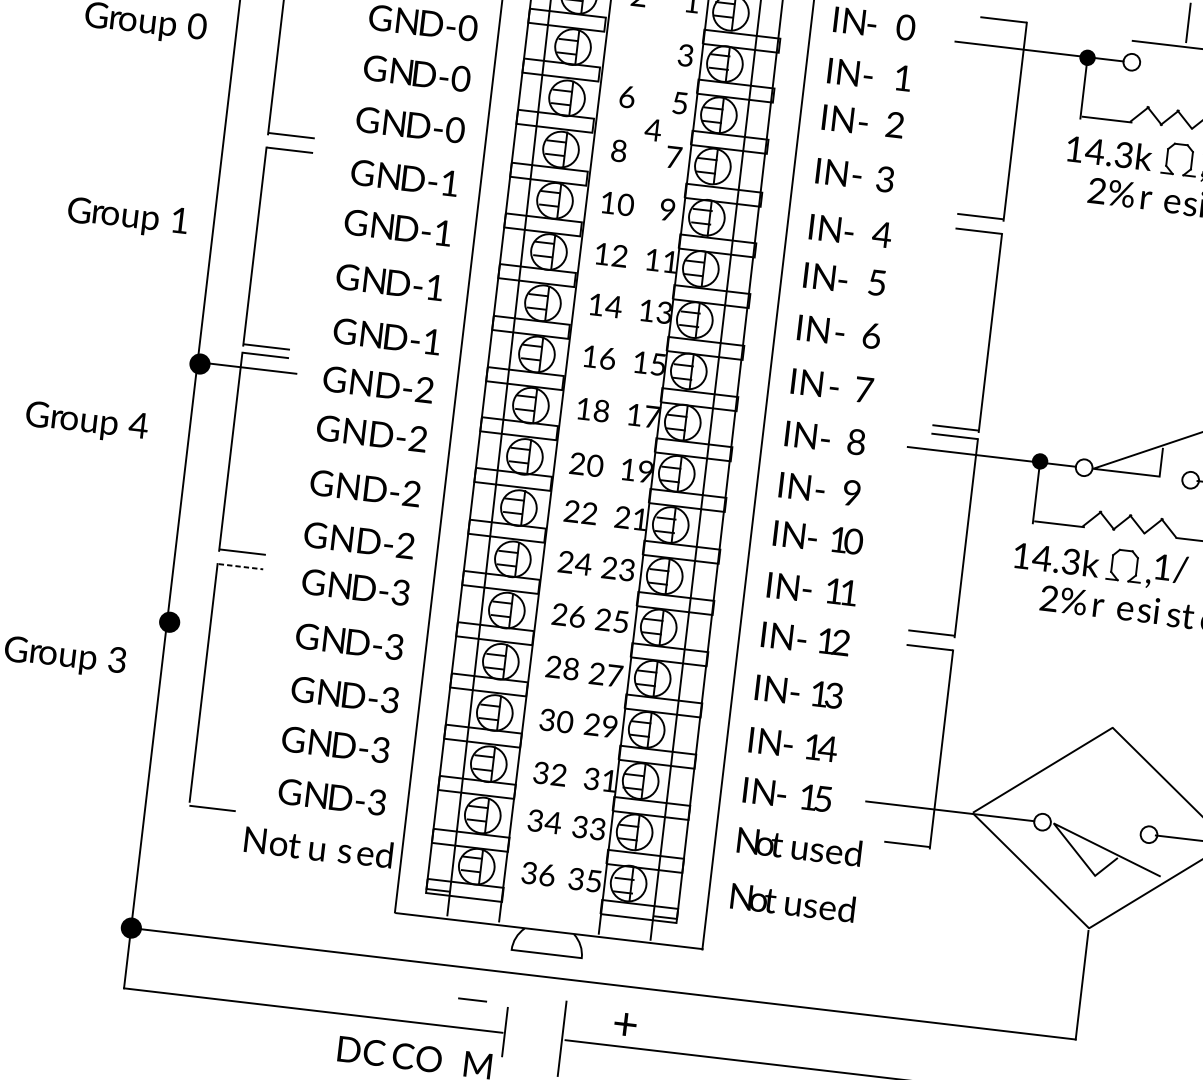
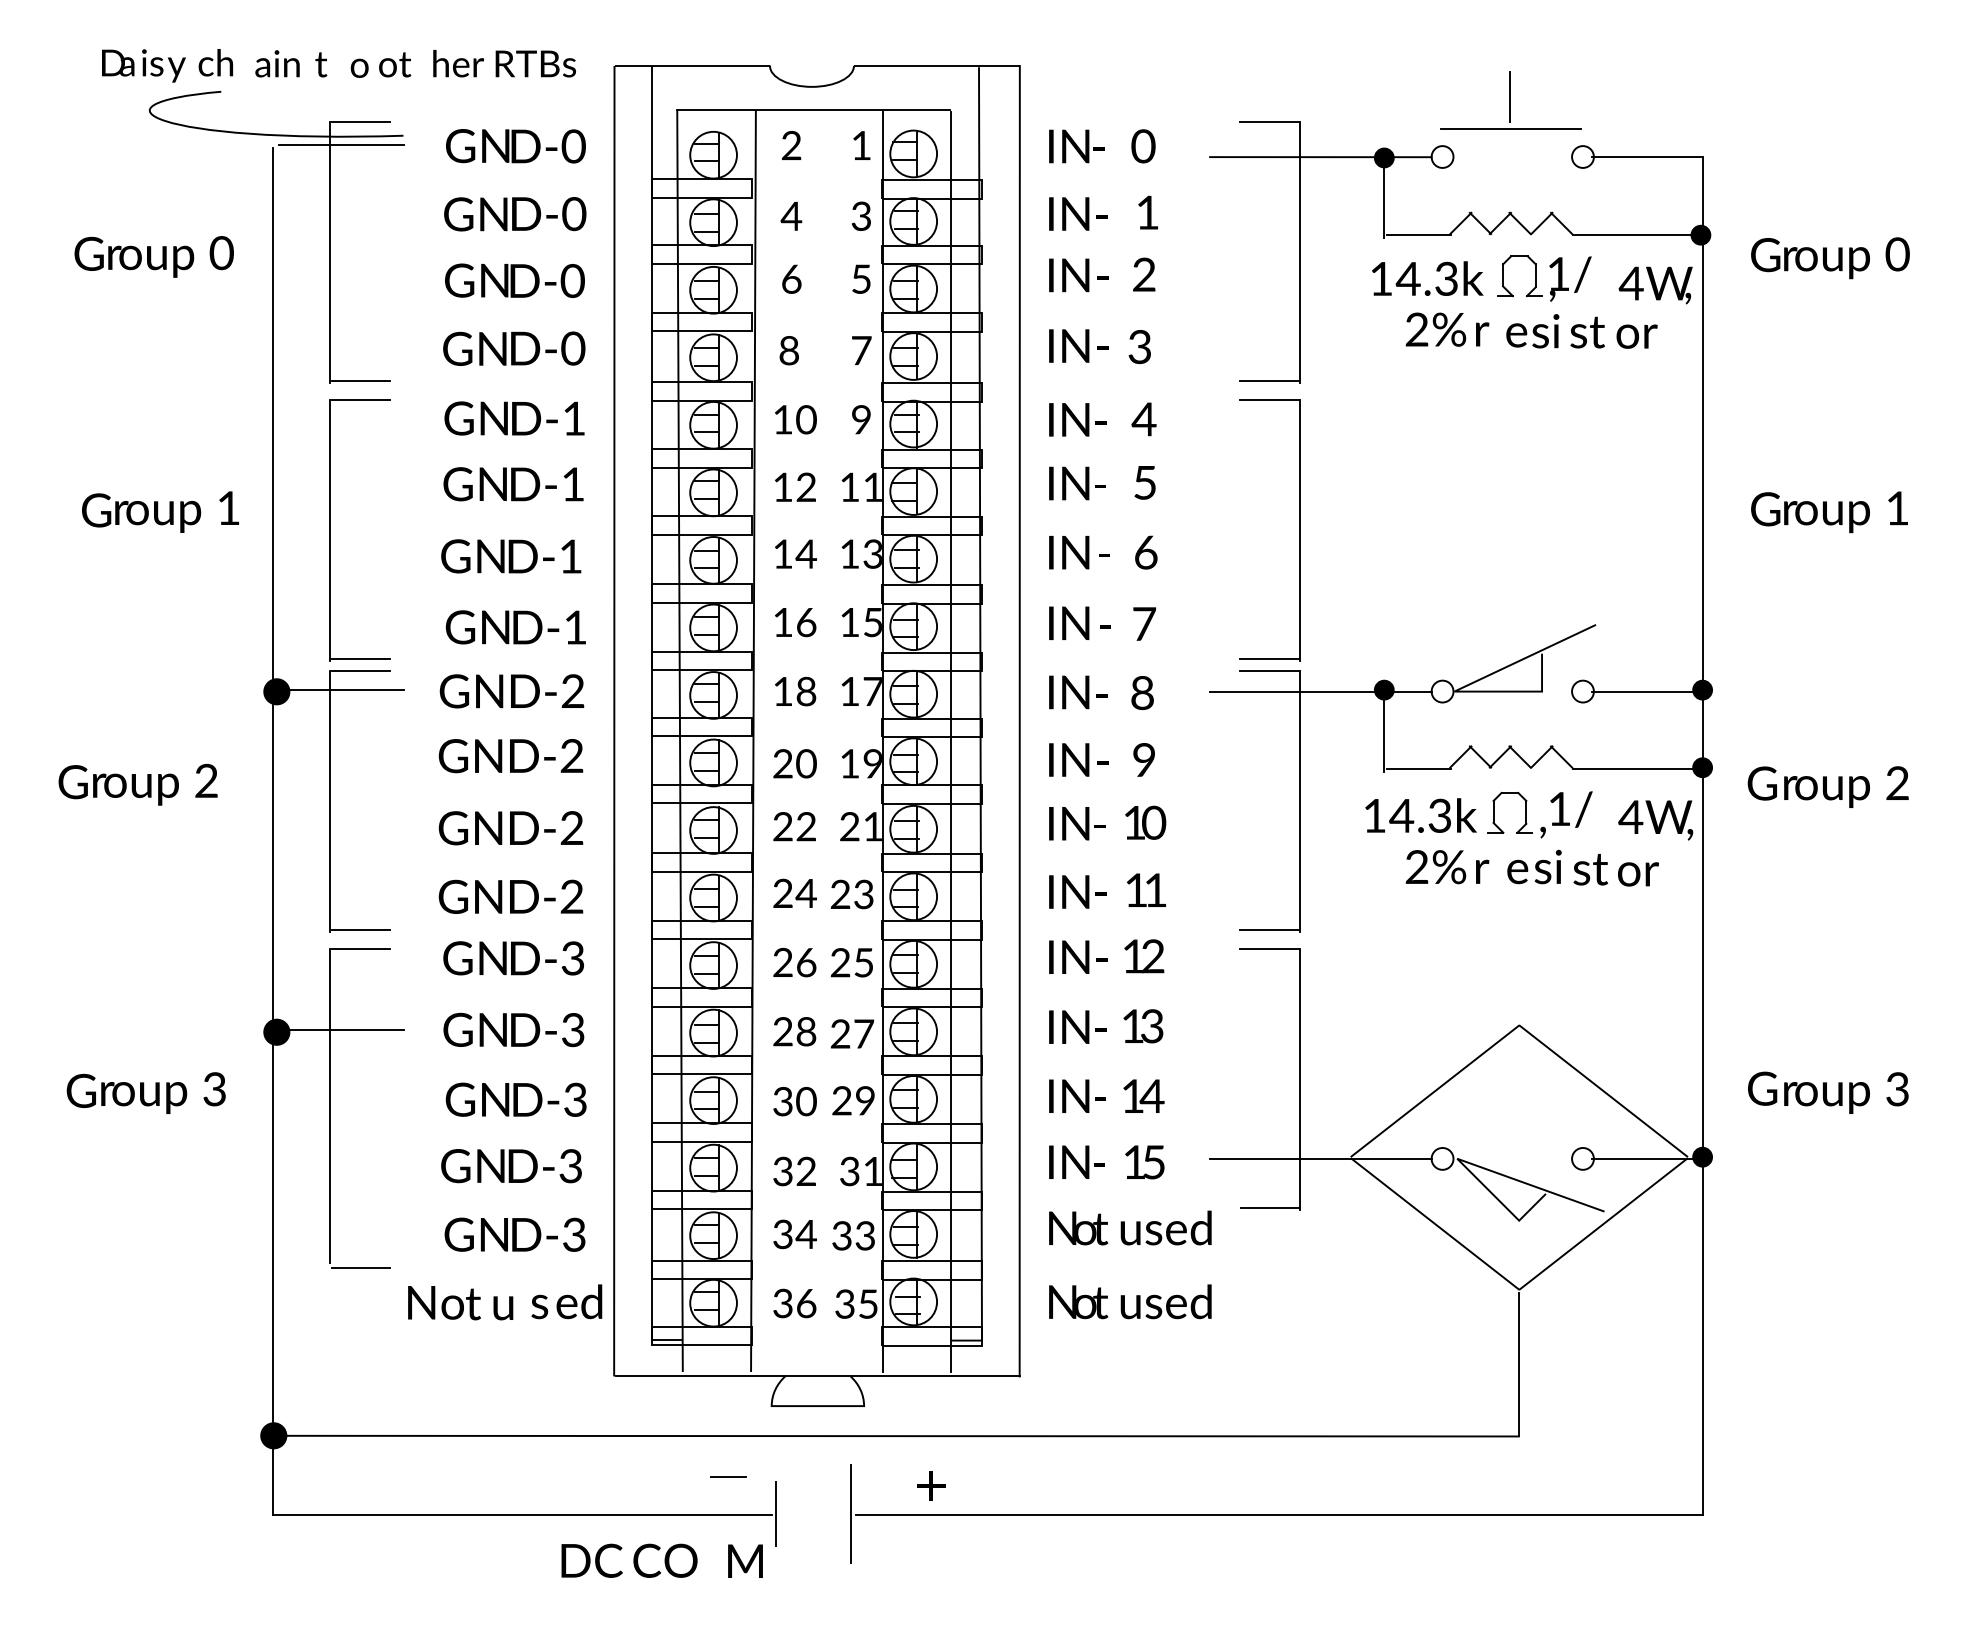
text: (653, 130) -> (791, 216), moved
text: (137, 424) -> (205, 780), 4 -> 2
line: (241, 567) -> (361, 949), dashed -> solid
line: (217, 626) -> (339, 1030), added

